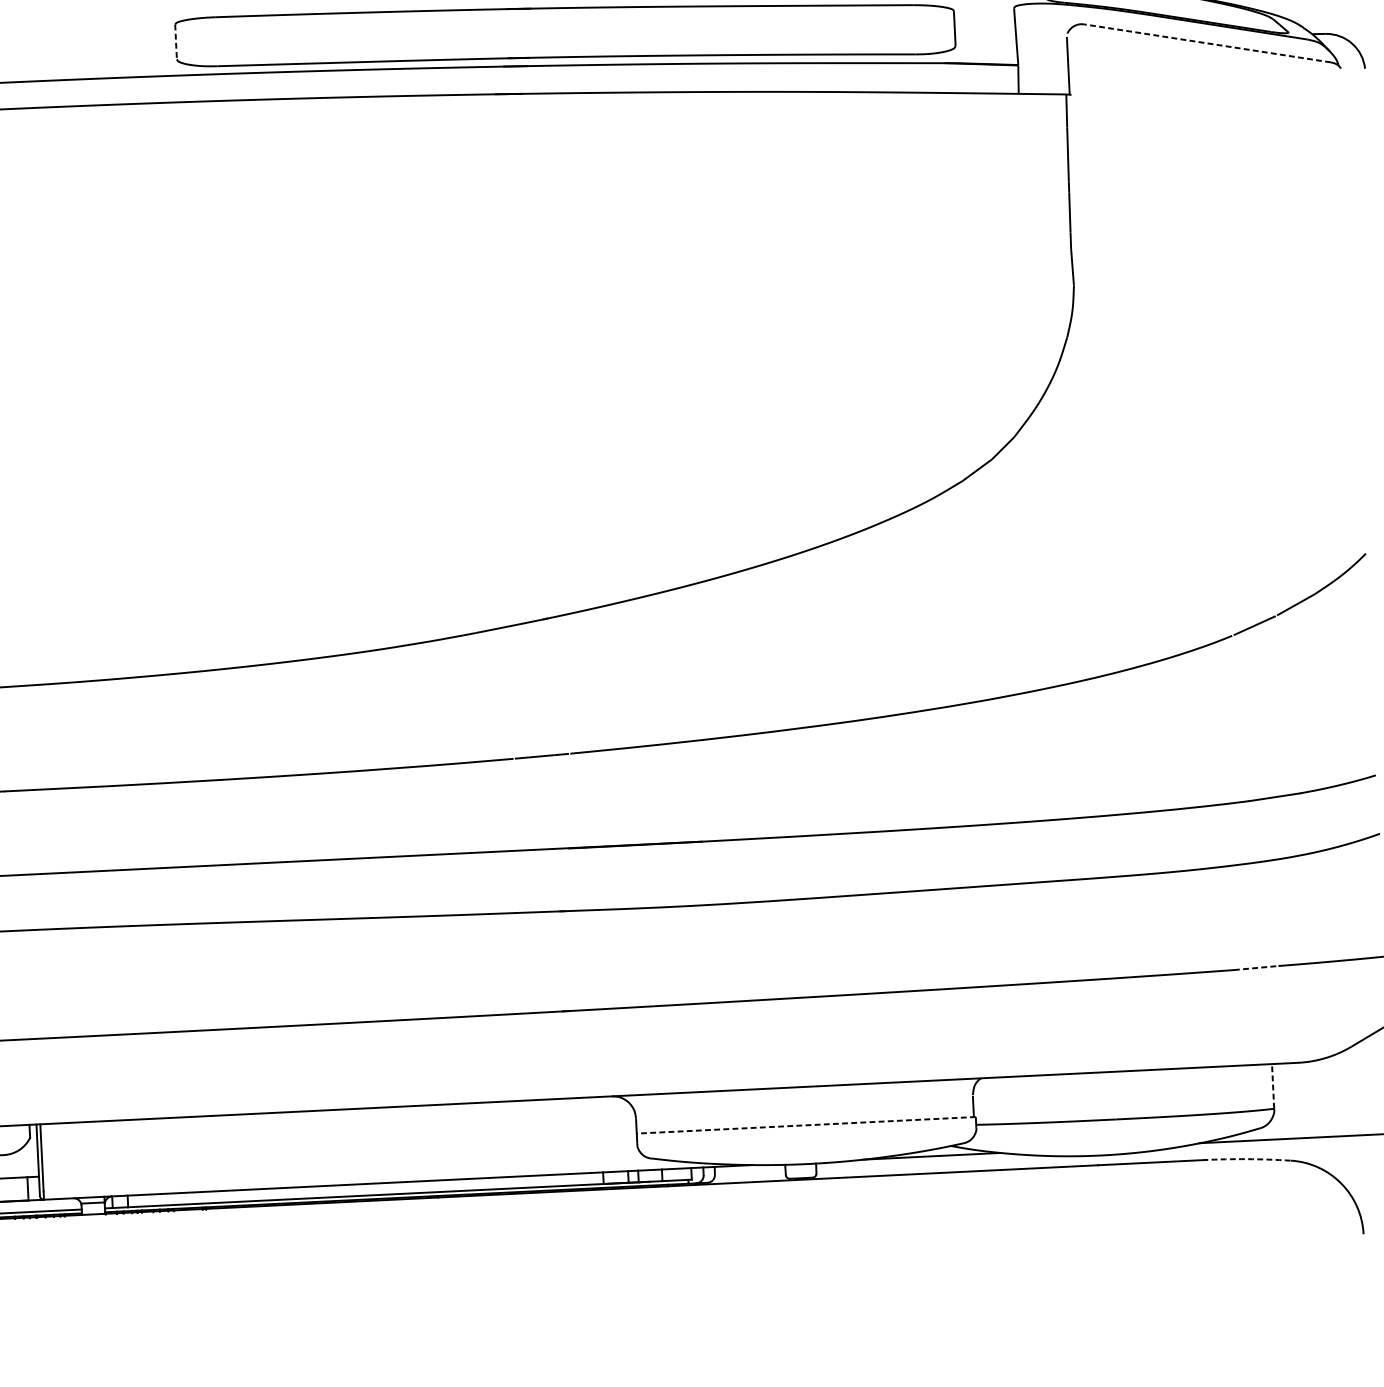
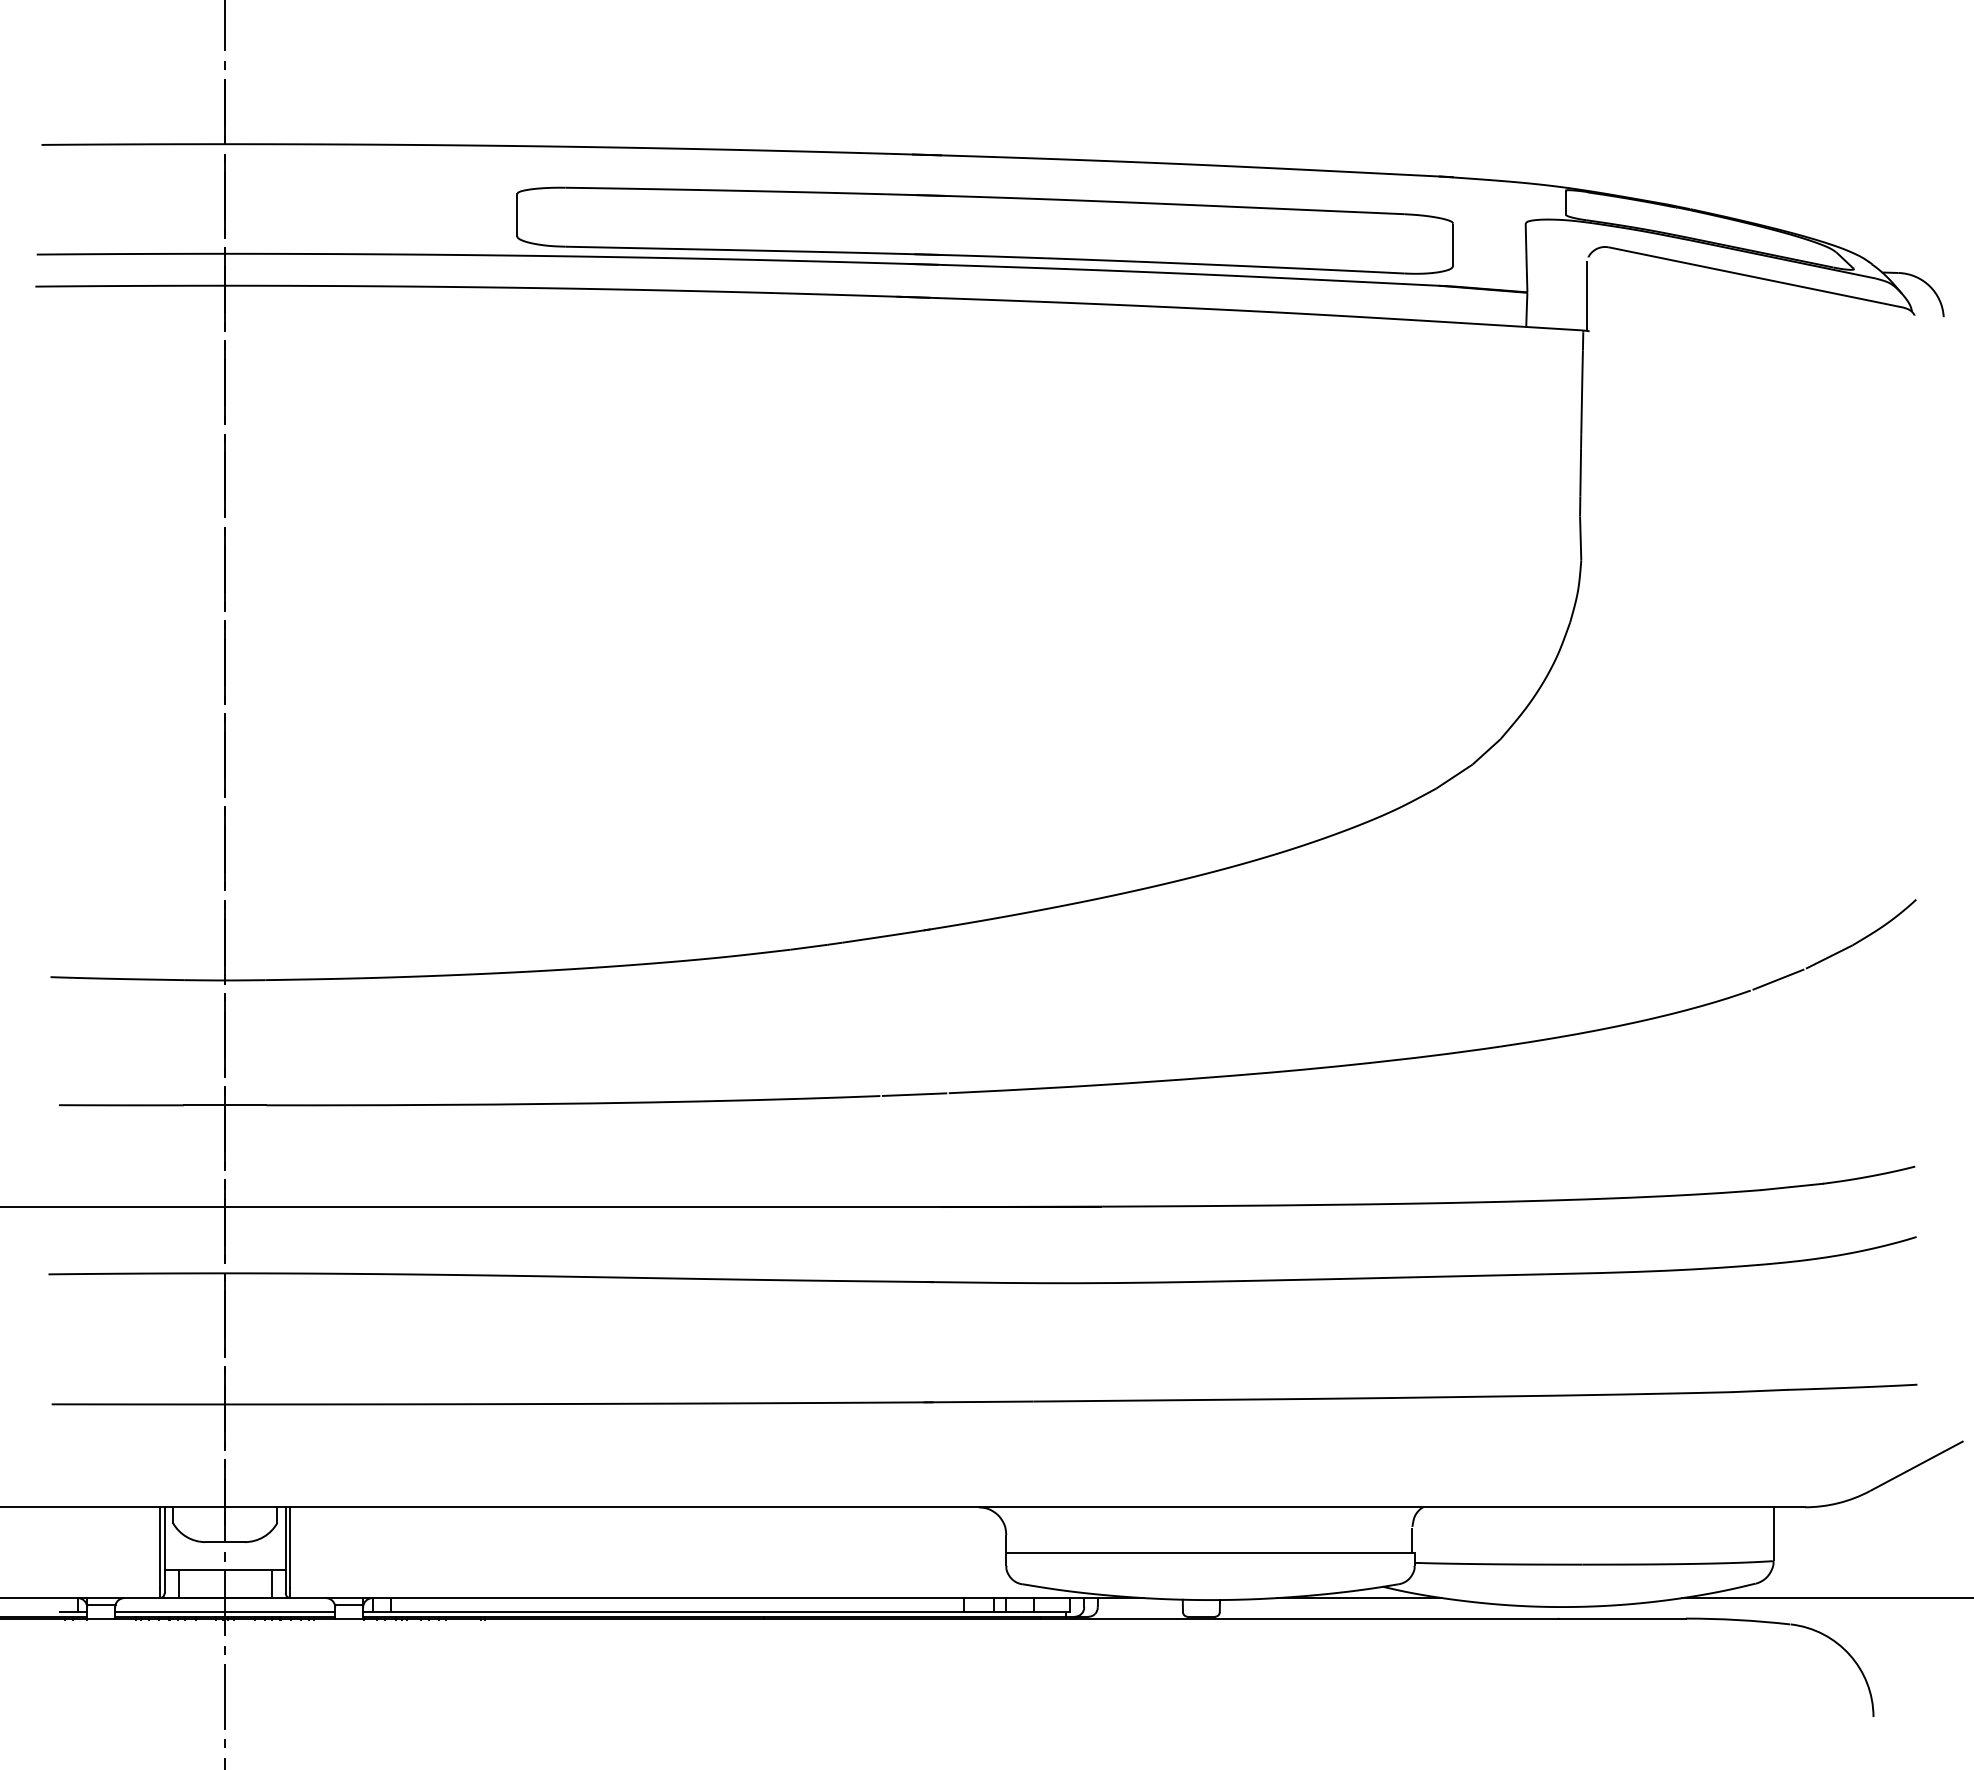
line: (176, 42) -> (517, 215), dashed -> solid
line: (1207, 43) -> (1755, 277), dashed -> solid
line: (1256, 968) -> (1760, 1391), dashed -> solid
line: (1273, 1086) -> (1773, 1534), dashed -> solid
line: (805, 1125) -> (1209, 1553), dashed -> solid
arc: (1247, 1159) -> (1738, 1620), dashed -> solid

